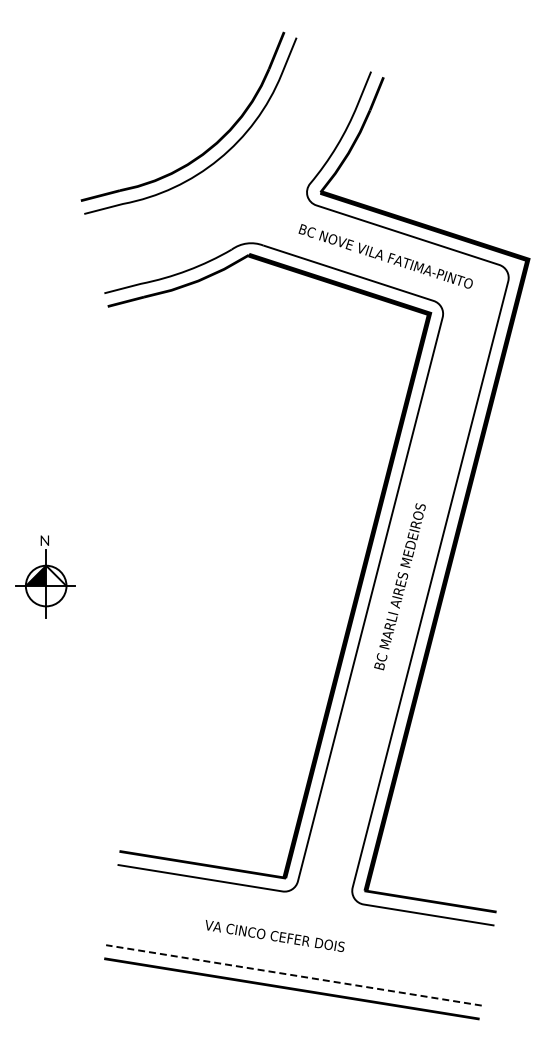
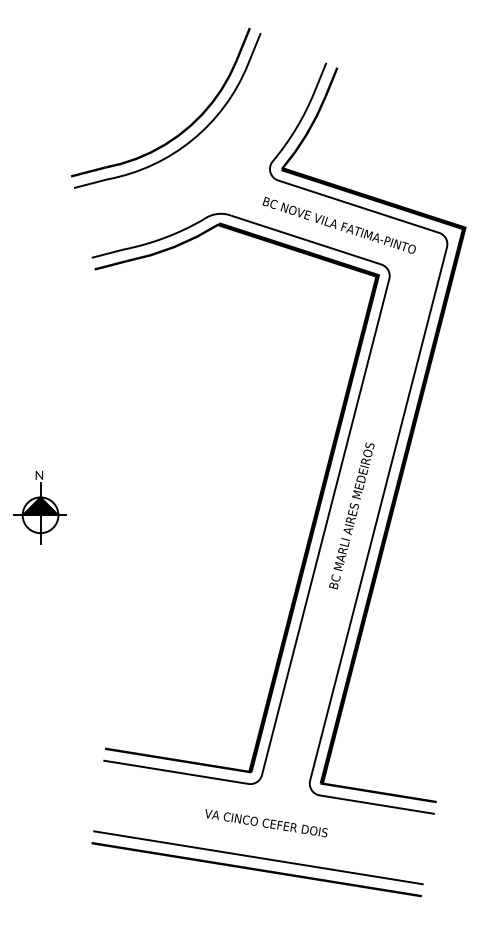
fill: (56, 575) -> (49, 506), added
text: (275, 935) -> (266, 822), moved
line: (293, 975) -> (258, 857), dashed -> solid

